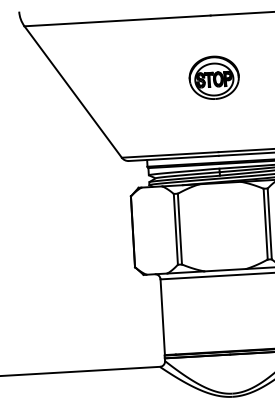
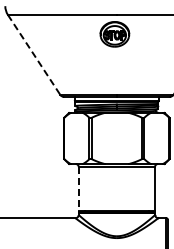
part: (213, 78) -> (114, 34), moved
line: (73, 91) -> (34, 54), solid -> dashed
line: (162, 317) -> (78, 189), solid -> dashed

